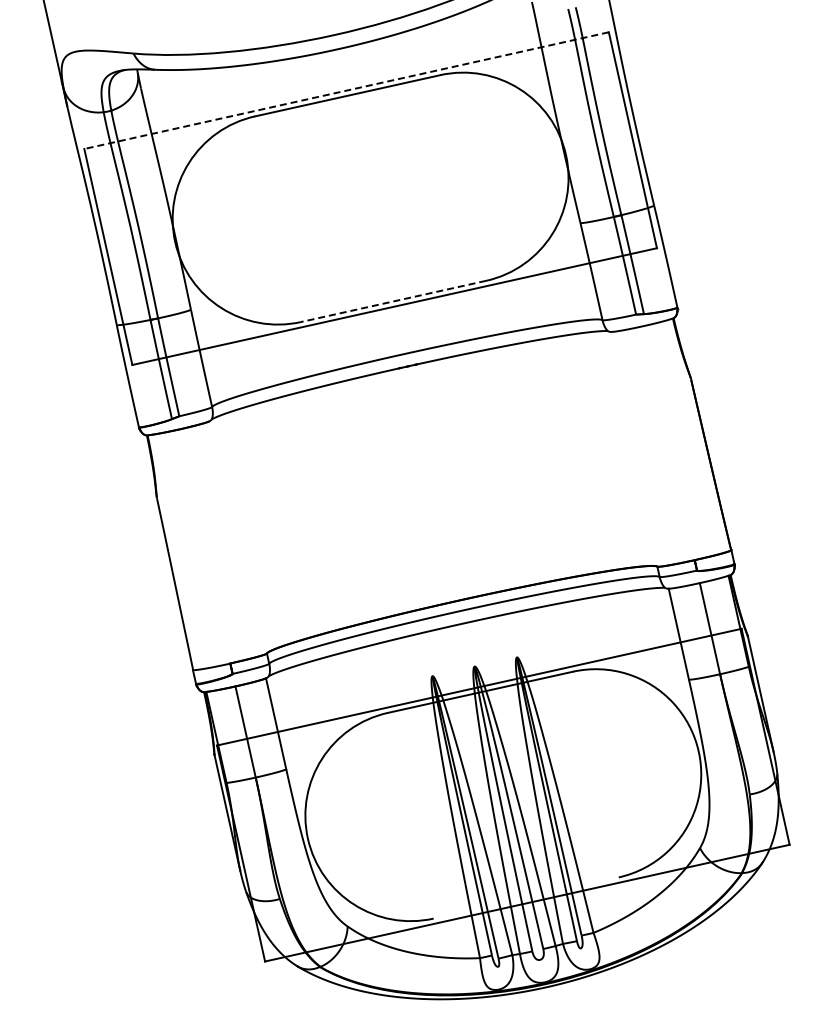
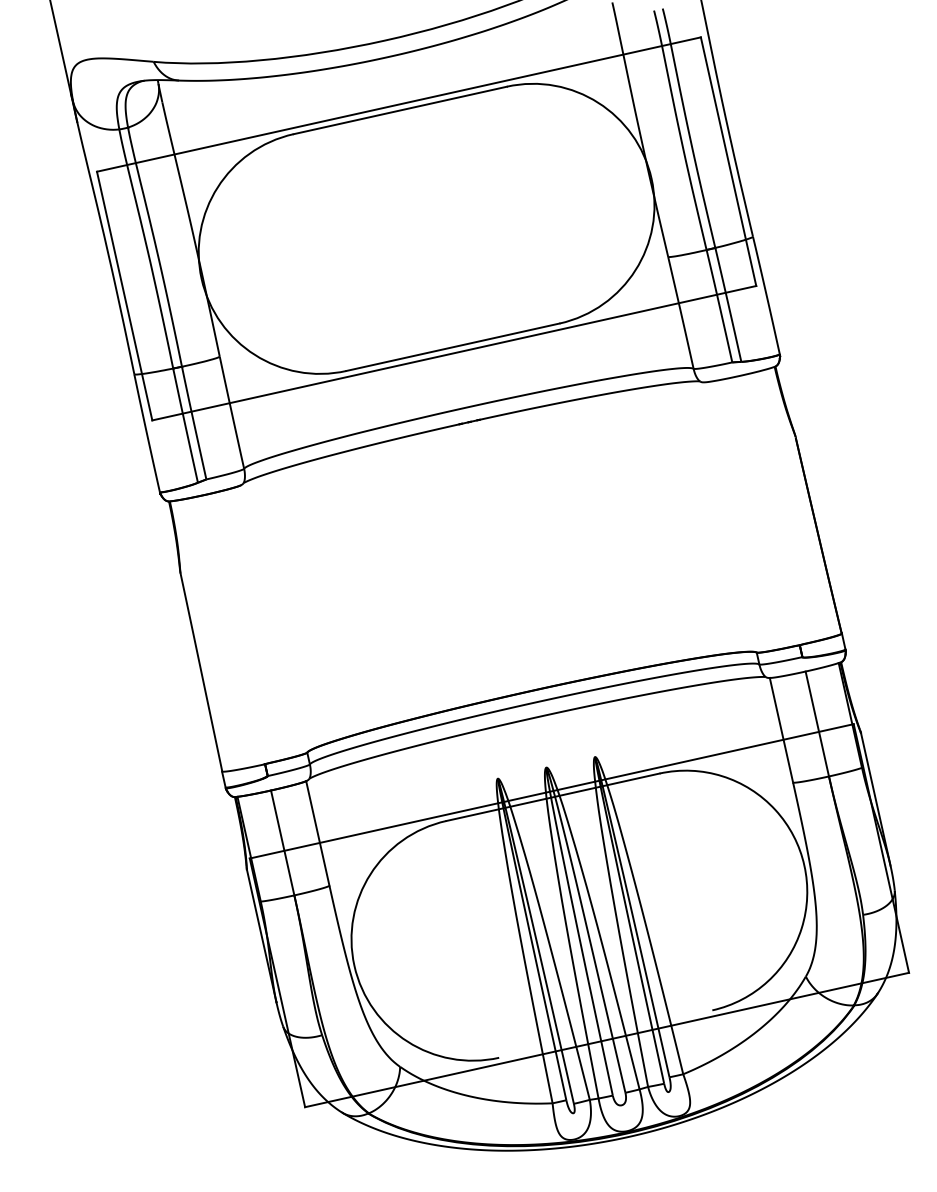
line: (346, 90) -> (398, 104), dashed -> solid
line: (393, 301) -> (452, 347), dashed -> solid

